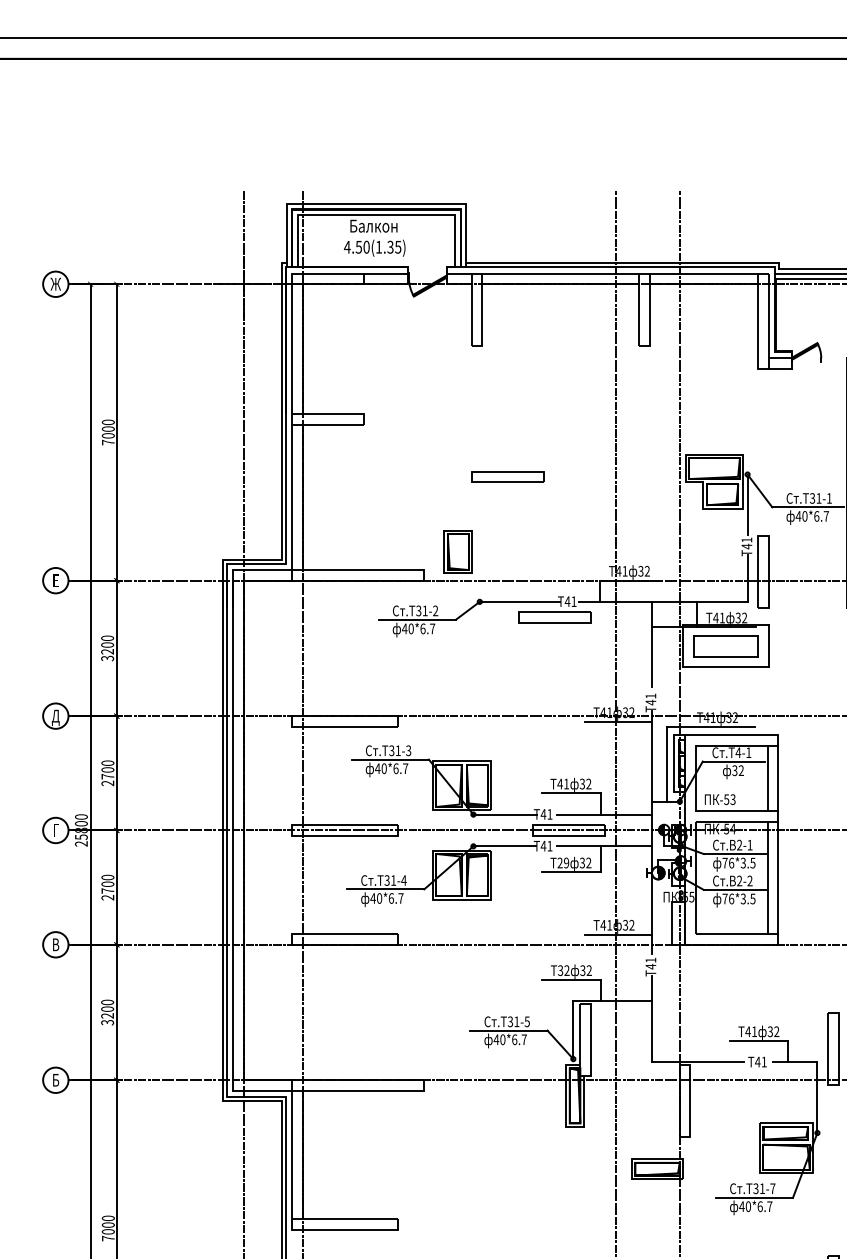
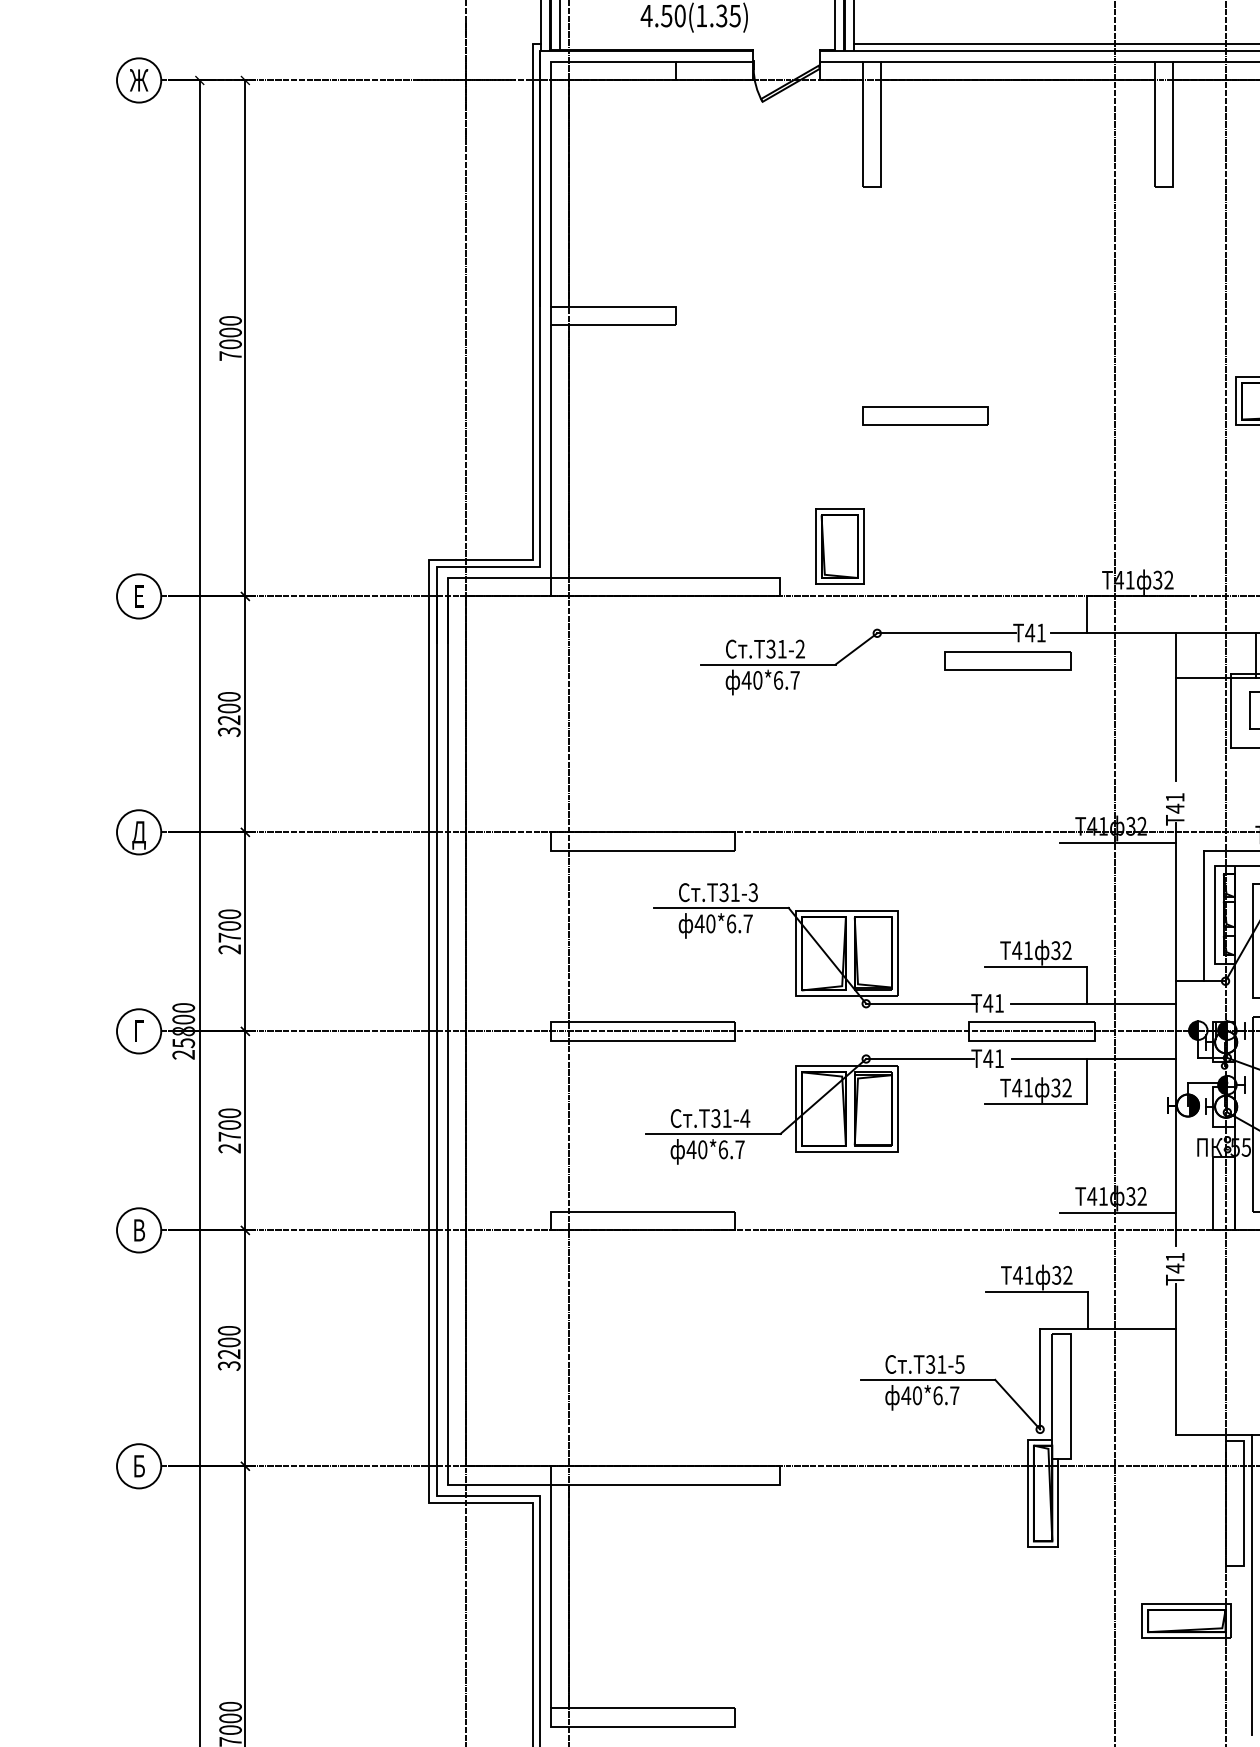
text: (563, 862) -> (1022, 1087), 29 -> 41
text: (563, 970) -> (1022, 1275), 32 -> 41
line: (694, 1148) -> (1251, 1585), added

